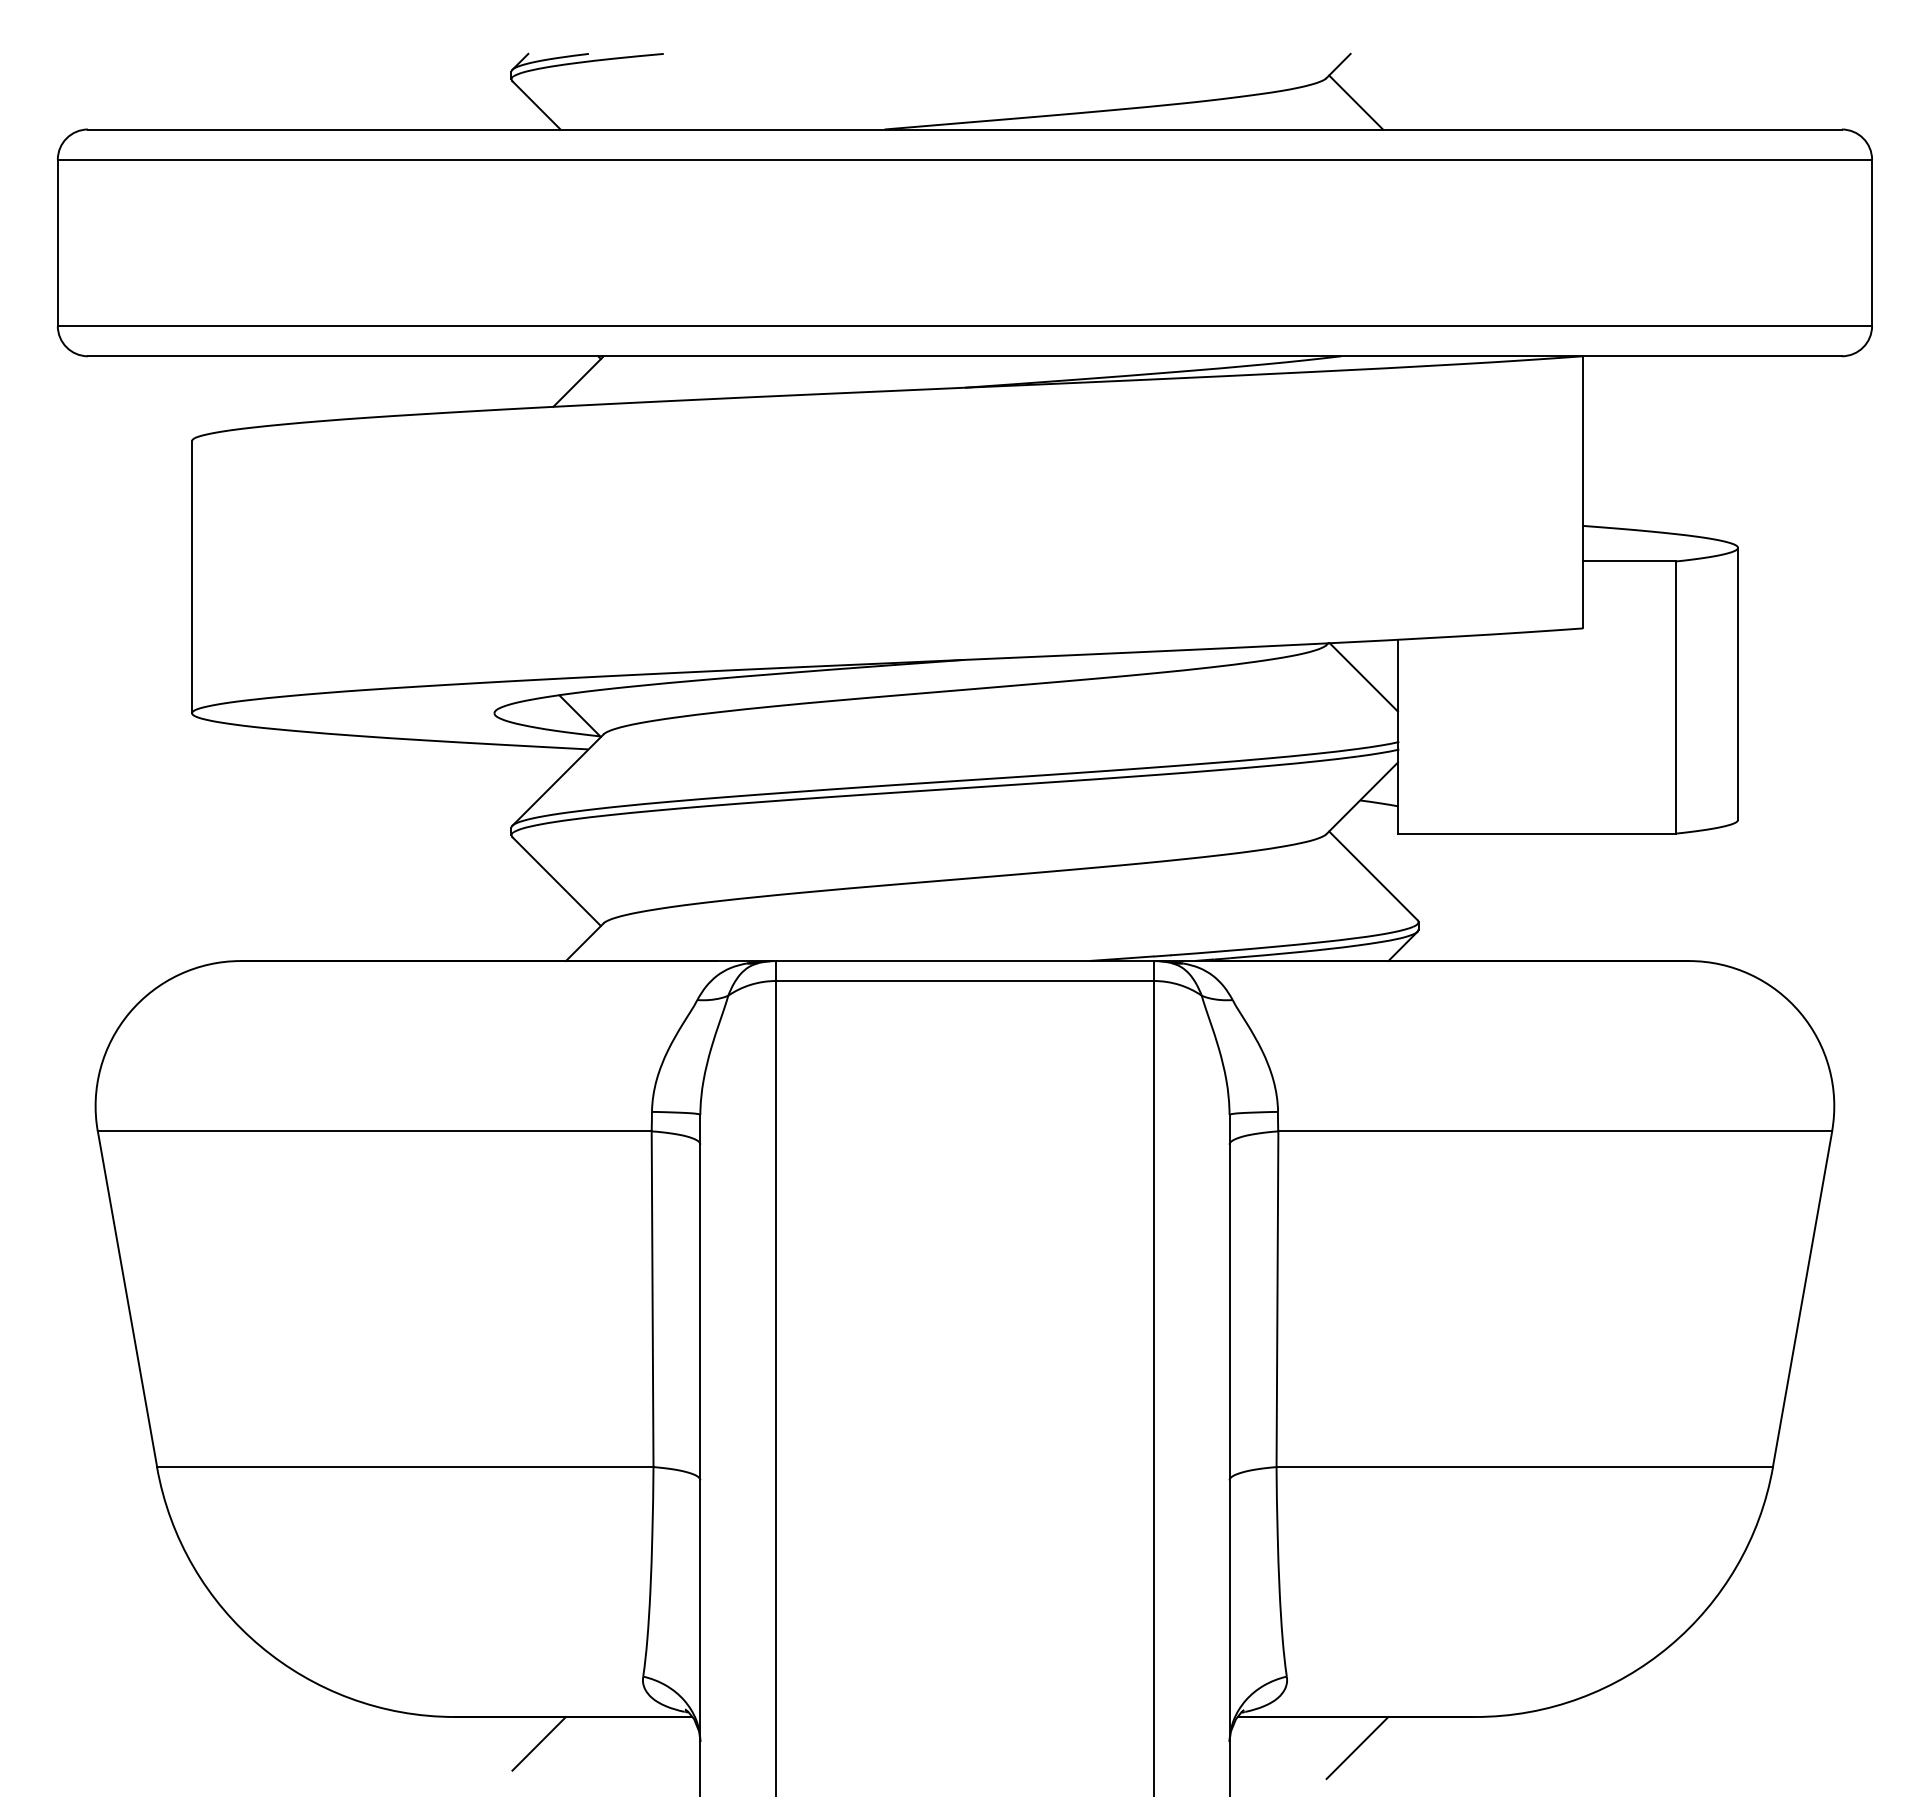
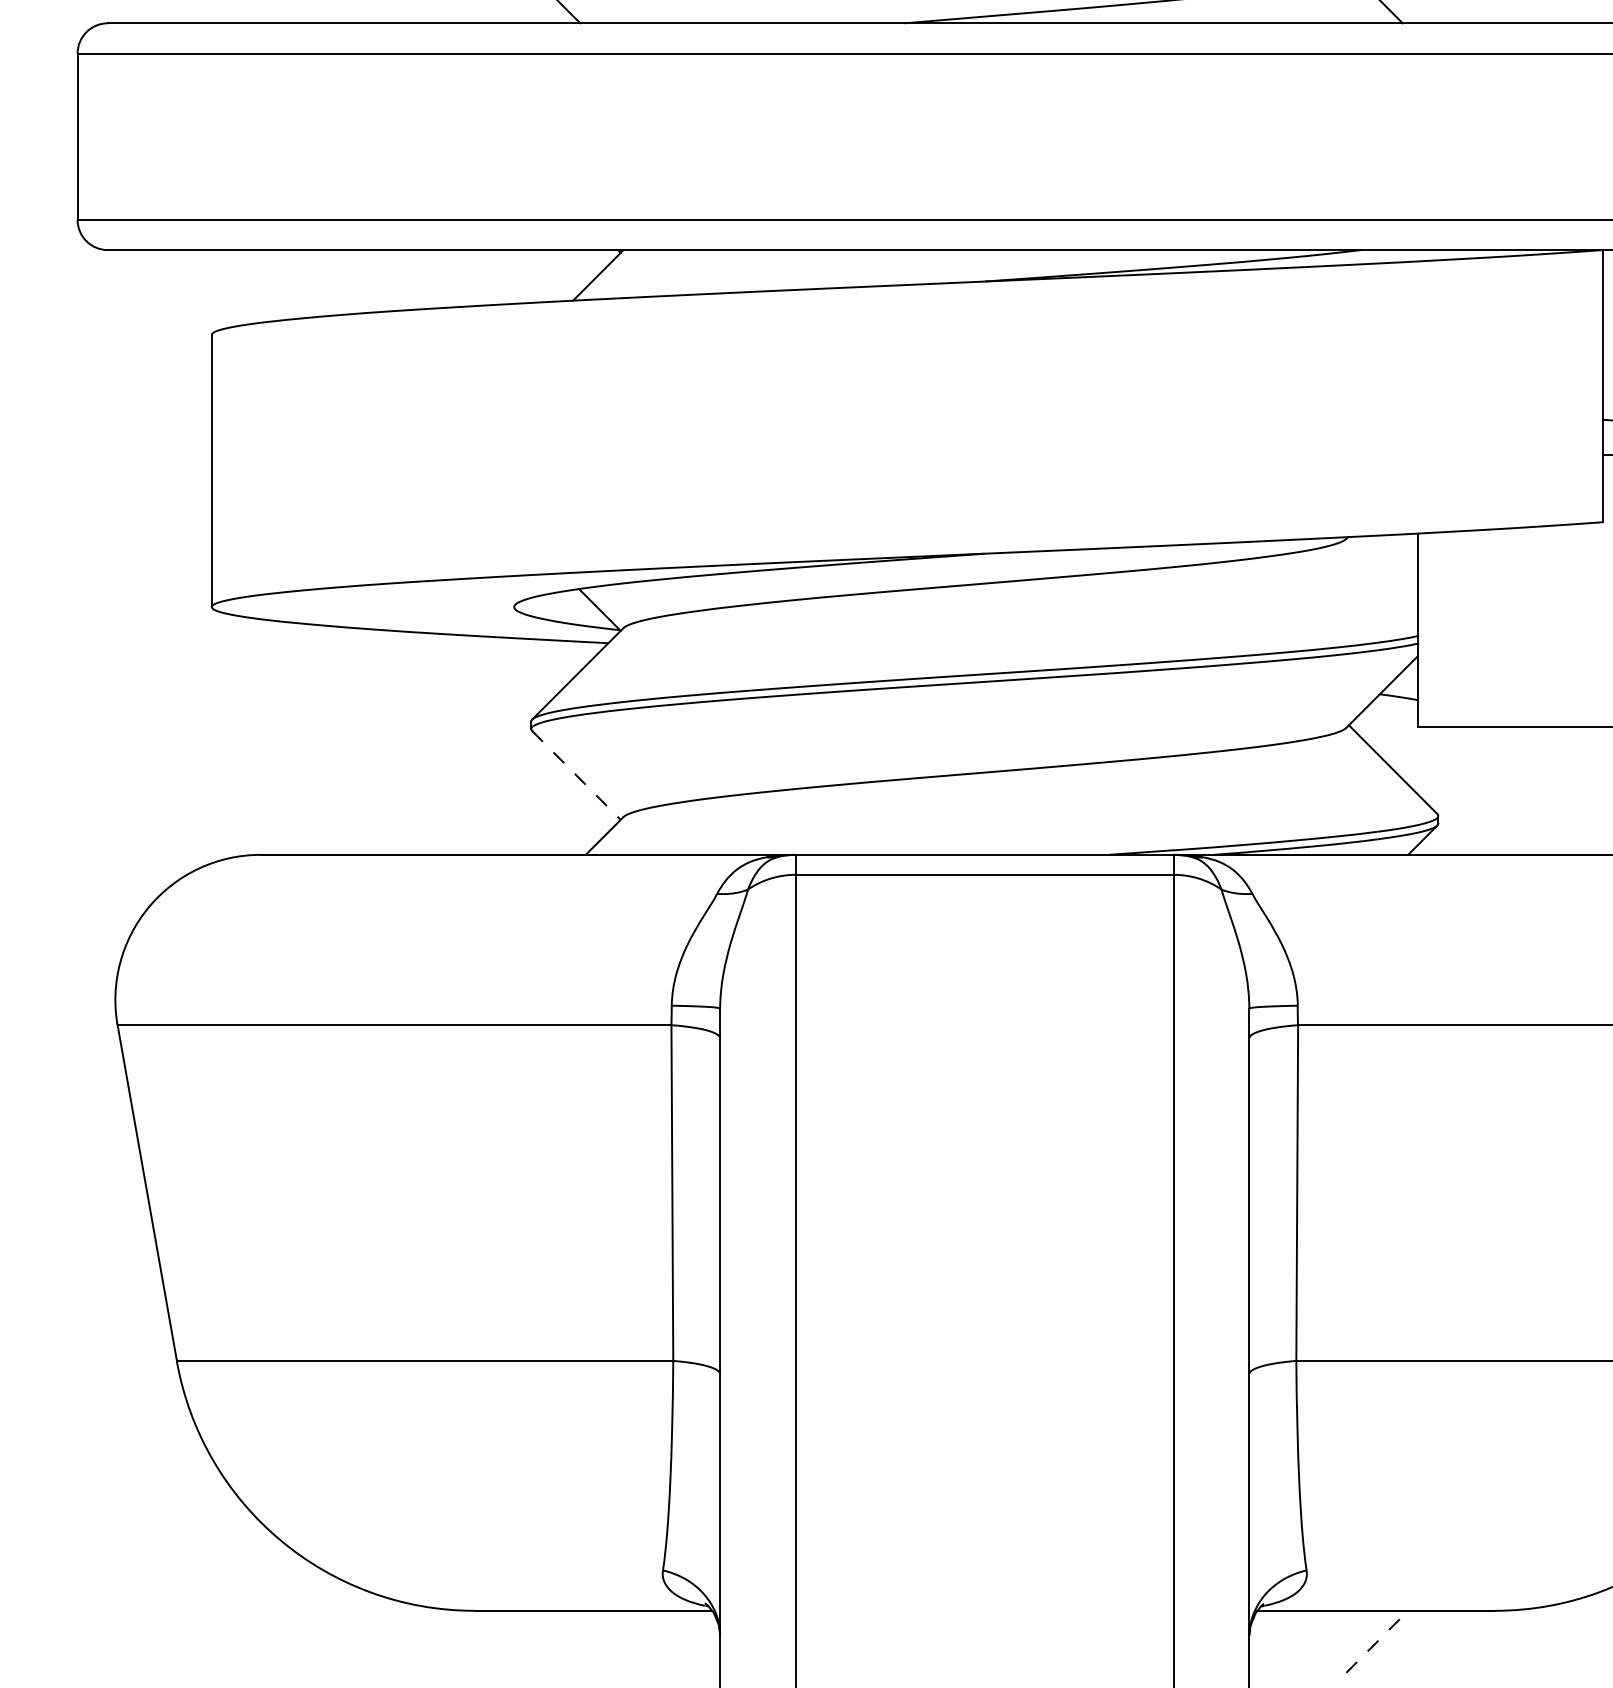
line: (1363, 677) -> (1383, 571), removed
line: (556, 881) -> (576, 775), solid -> dashed
line: (538, 1743) -> (558, 1637), removed
line: (1357, 1747) -> (1377, 1641), solid -> dashed

